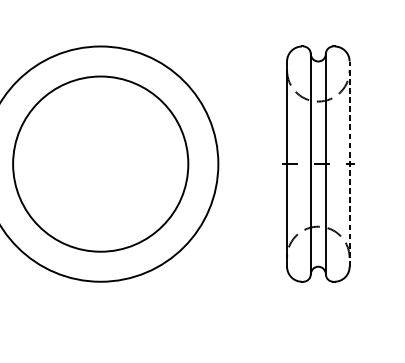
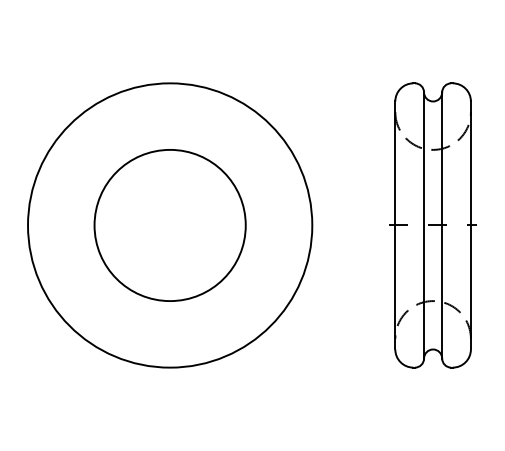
circle: (100, 164) -> (169, 225), size x0.71
line: (349, 164) -> (470, 225), dashed -> solid

